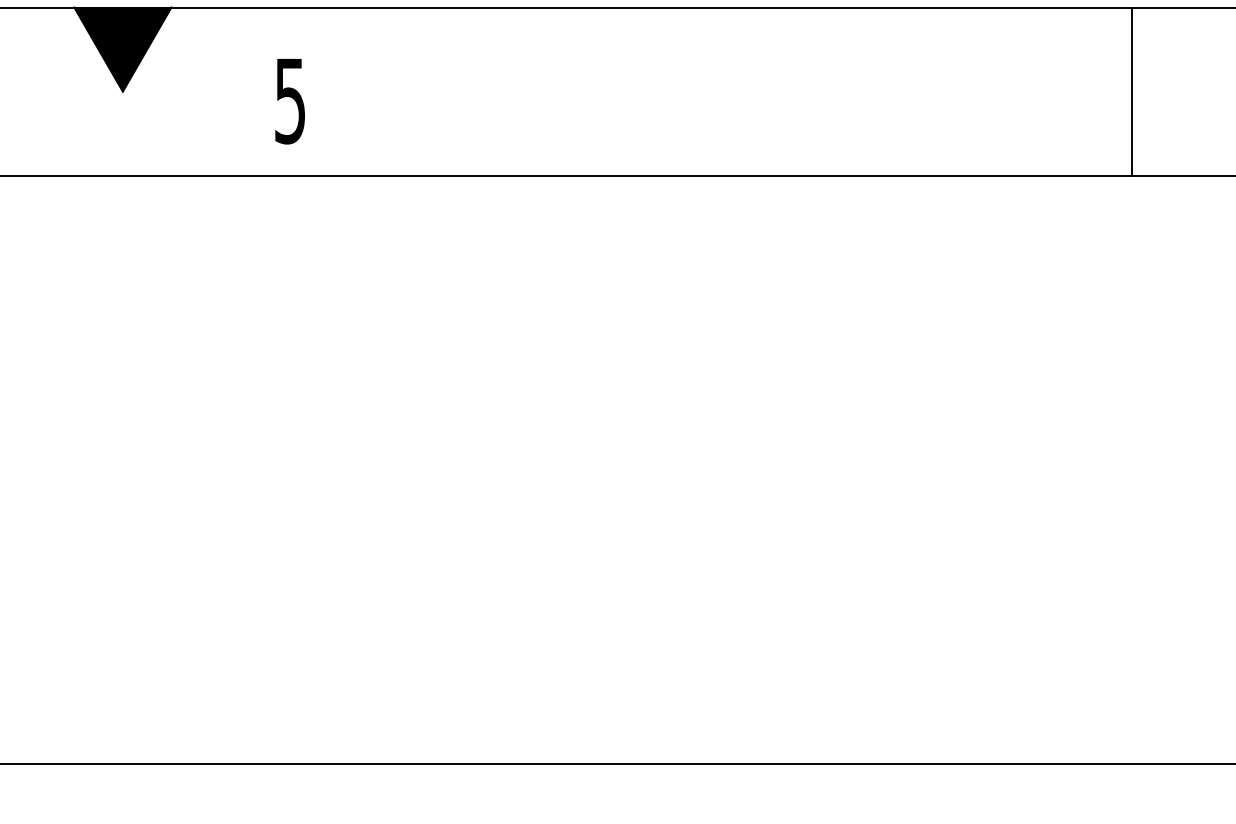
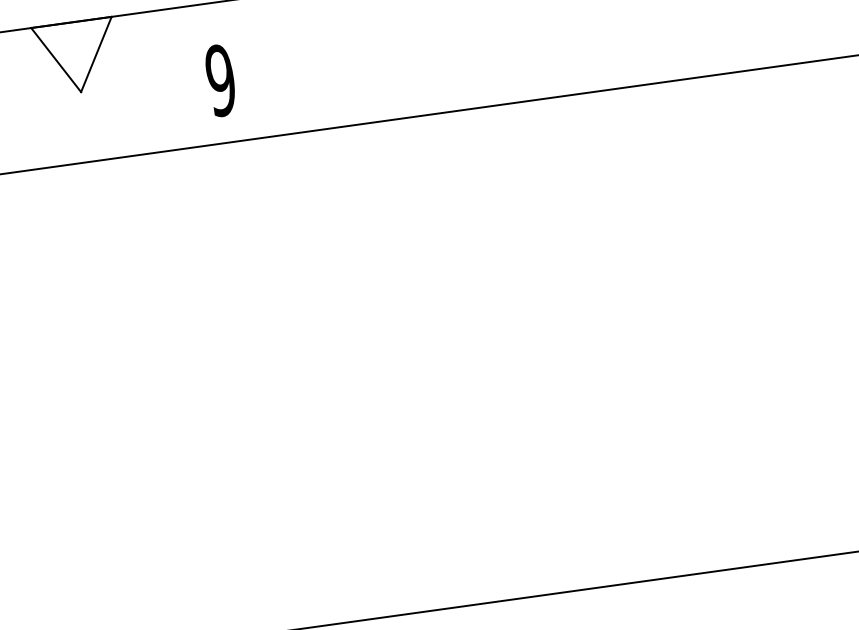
fill: (122, 49) -> (75, 57), removed
text: (289, 100) -> (220, 80), 5 -> 9

